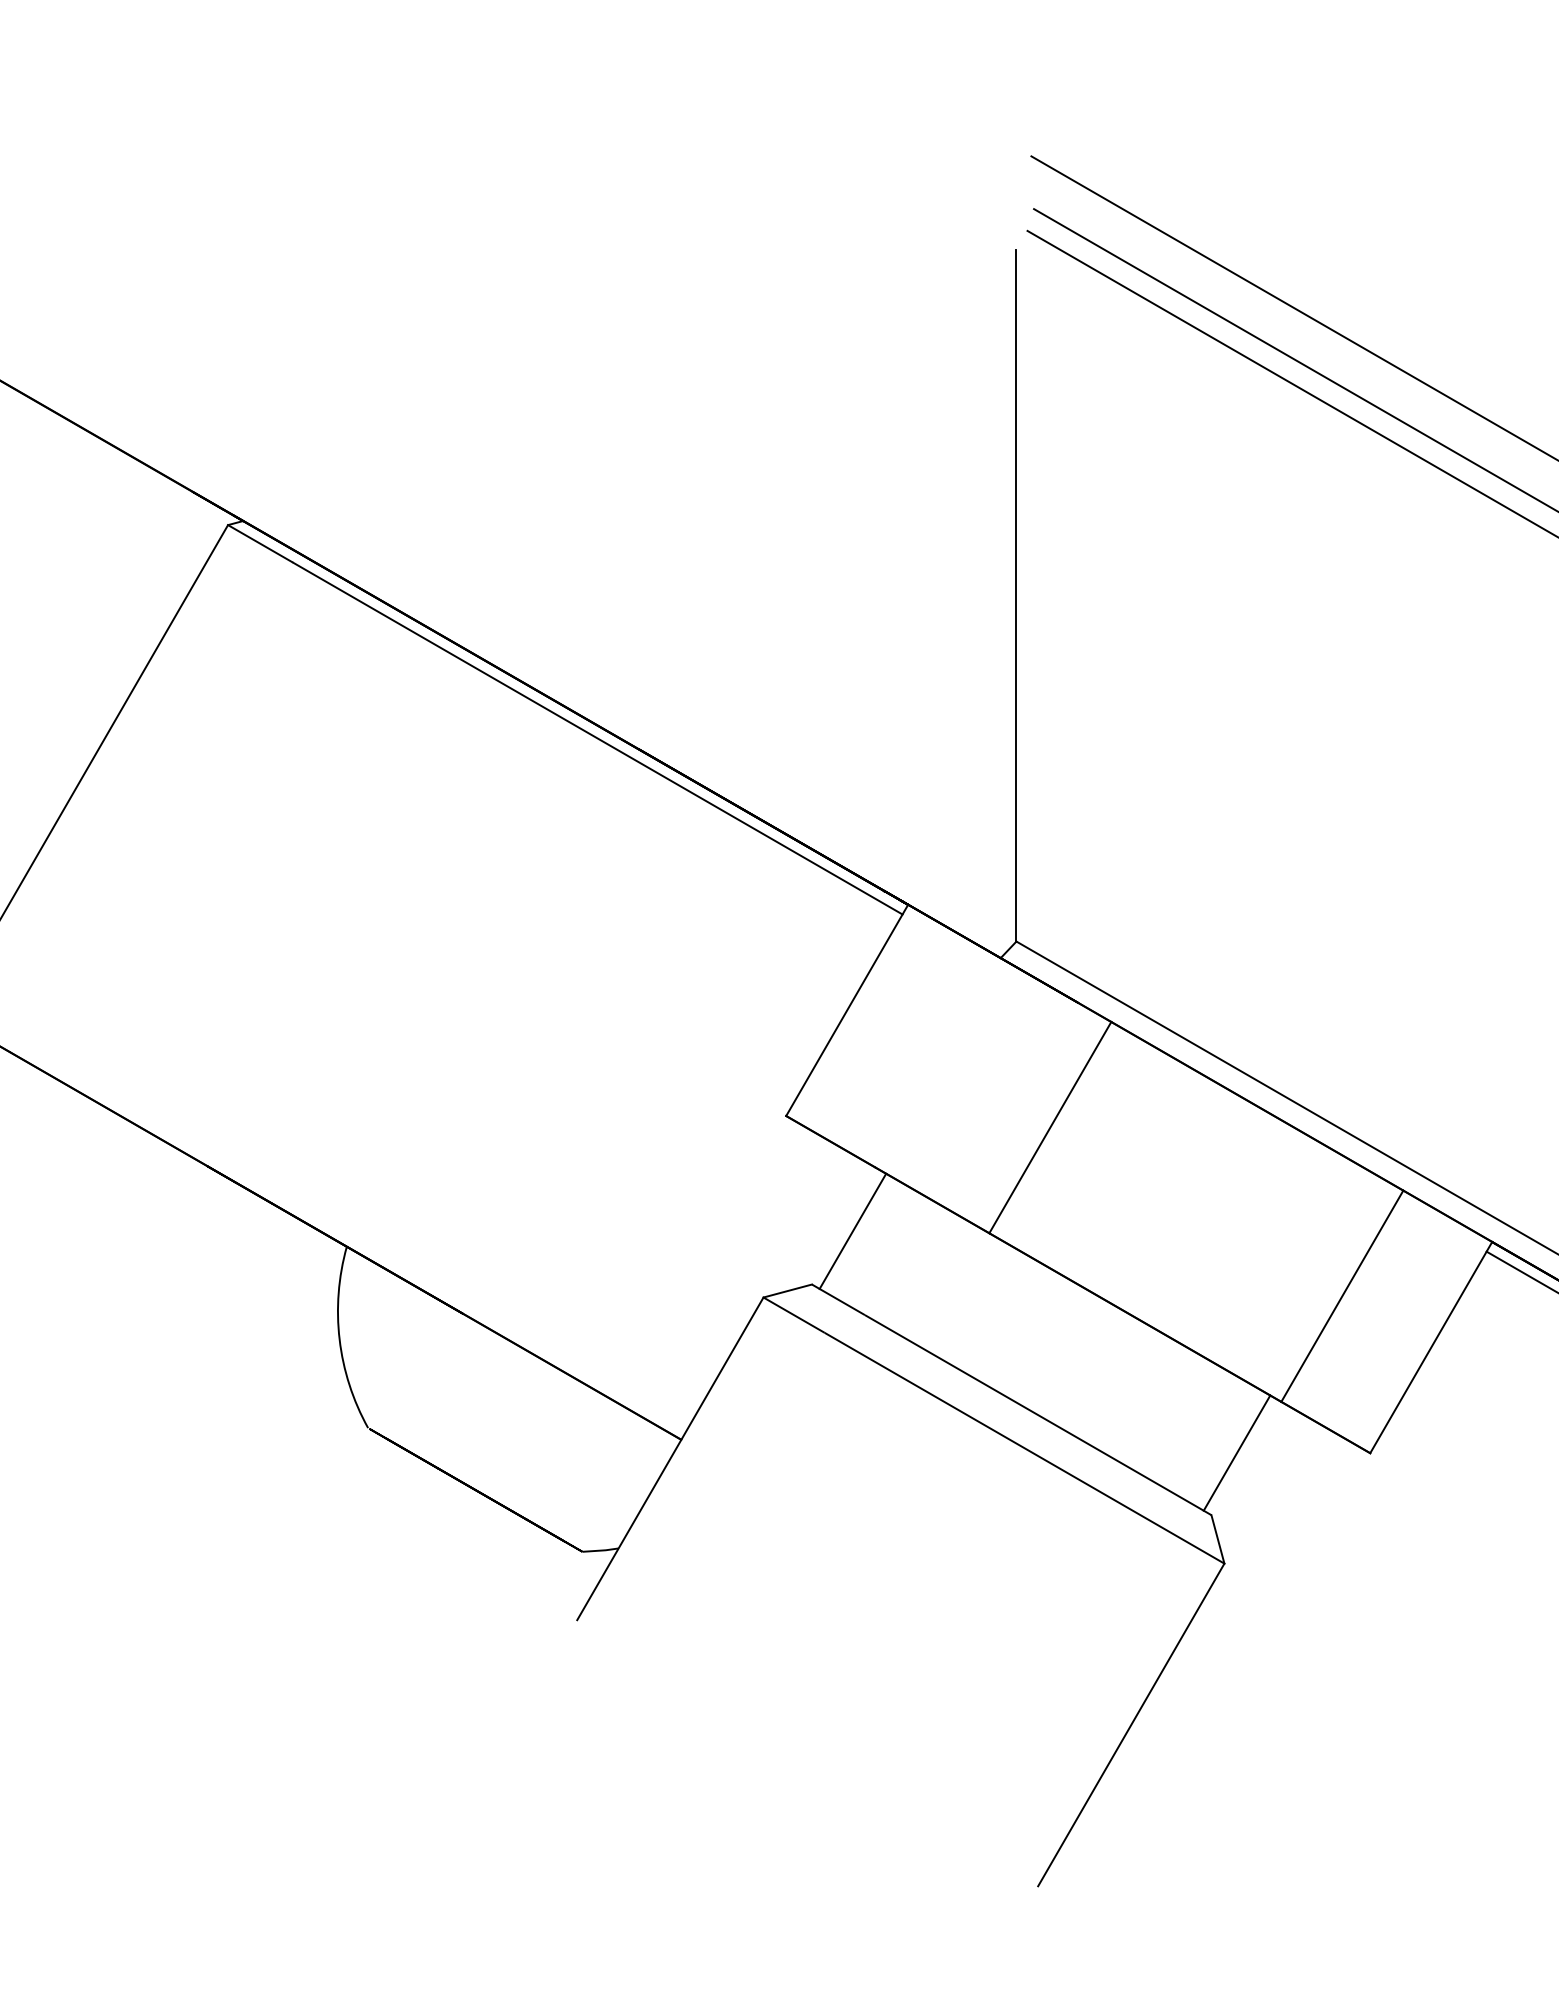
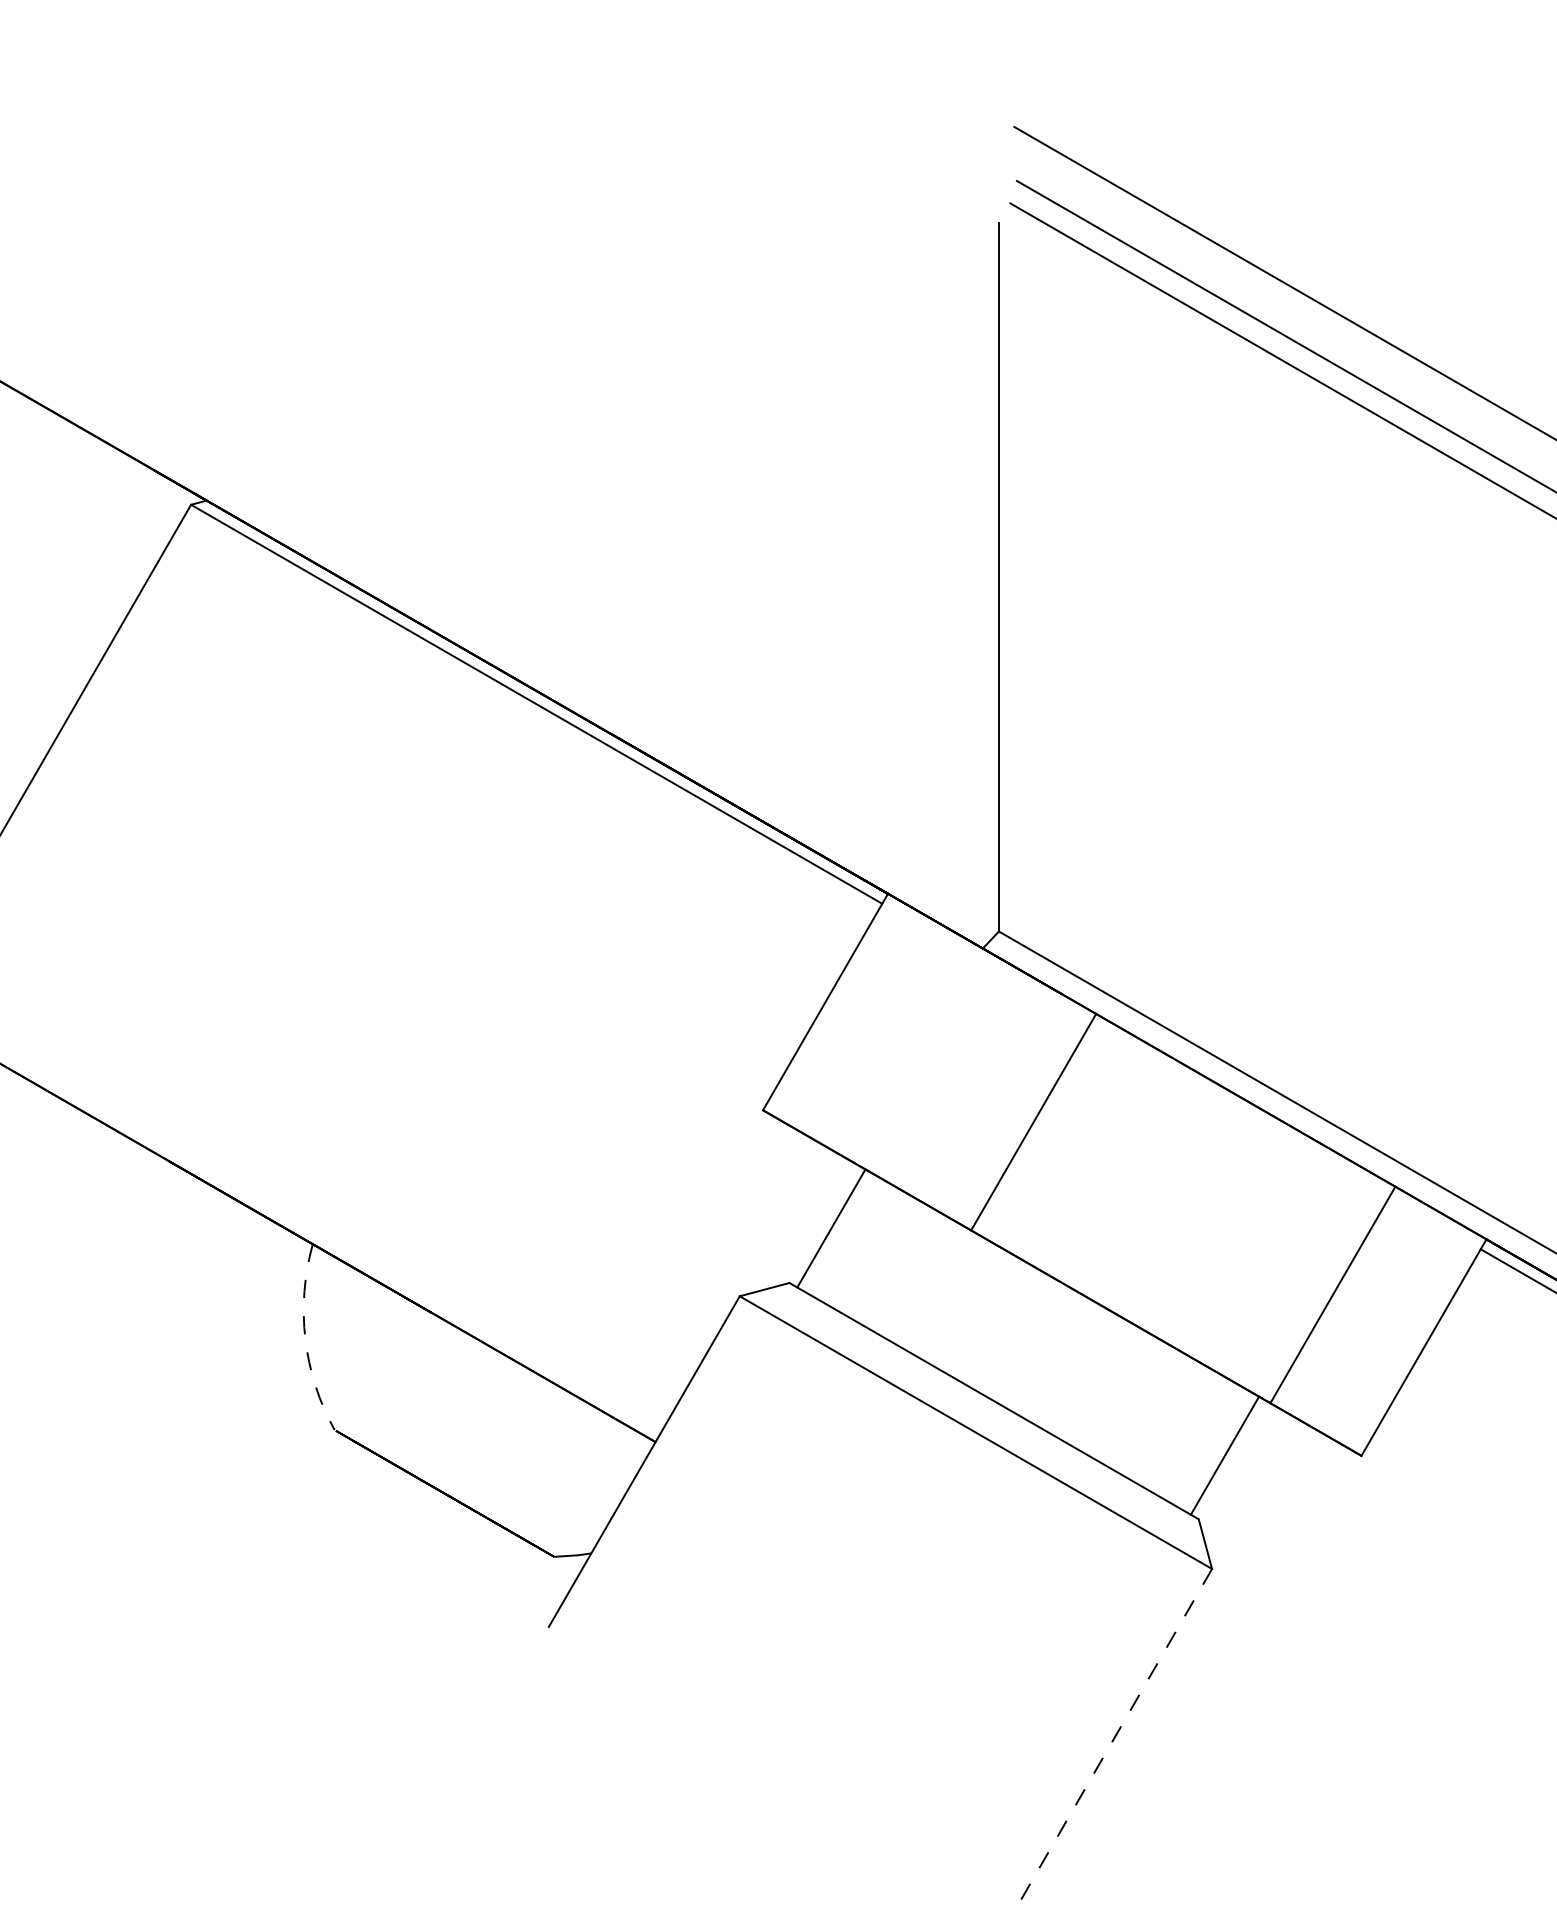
arc: (339, 1339) -> (305, 1339), solid -> dashed
line: (1131, 1724) -> (1116, 1733), solid -> dashed

